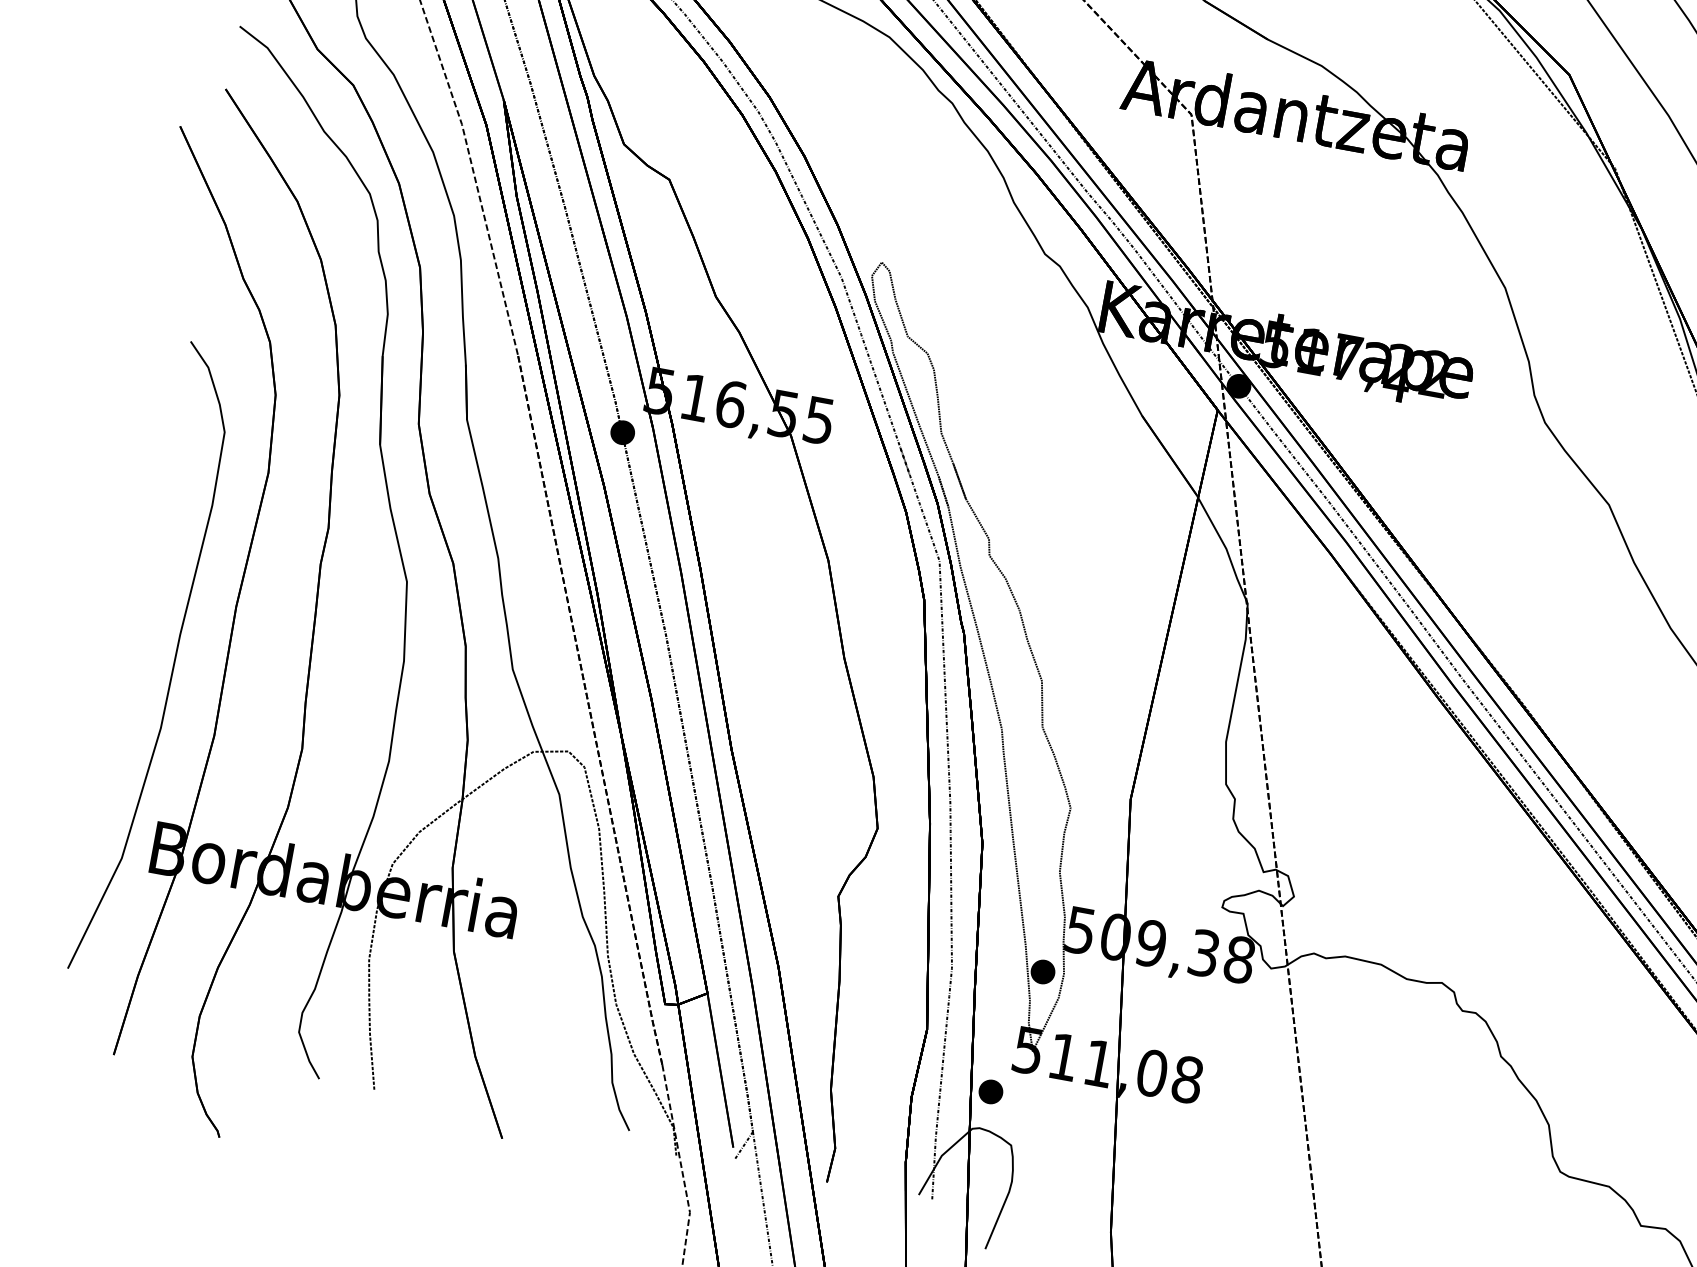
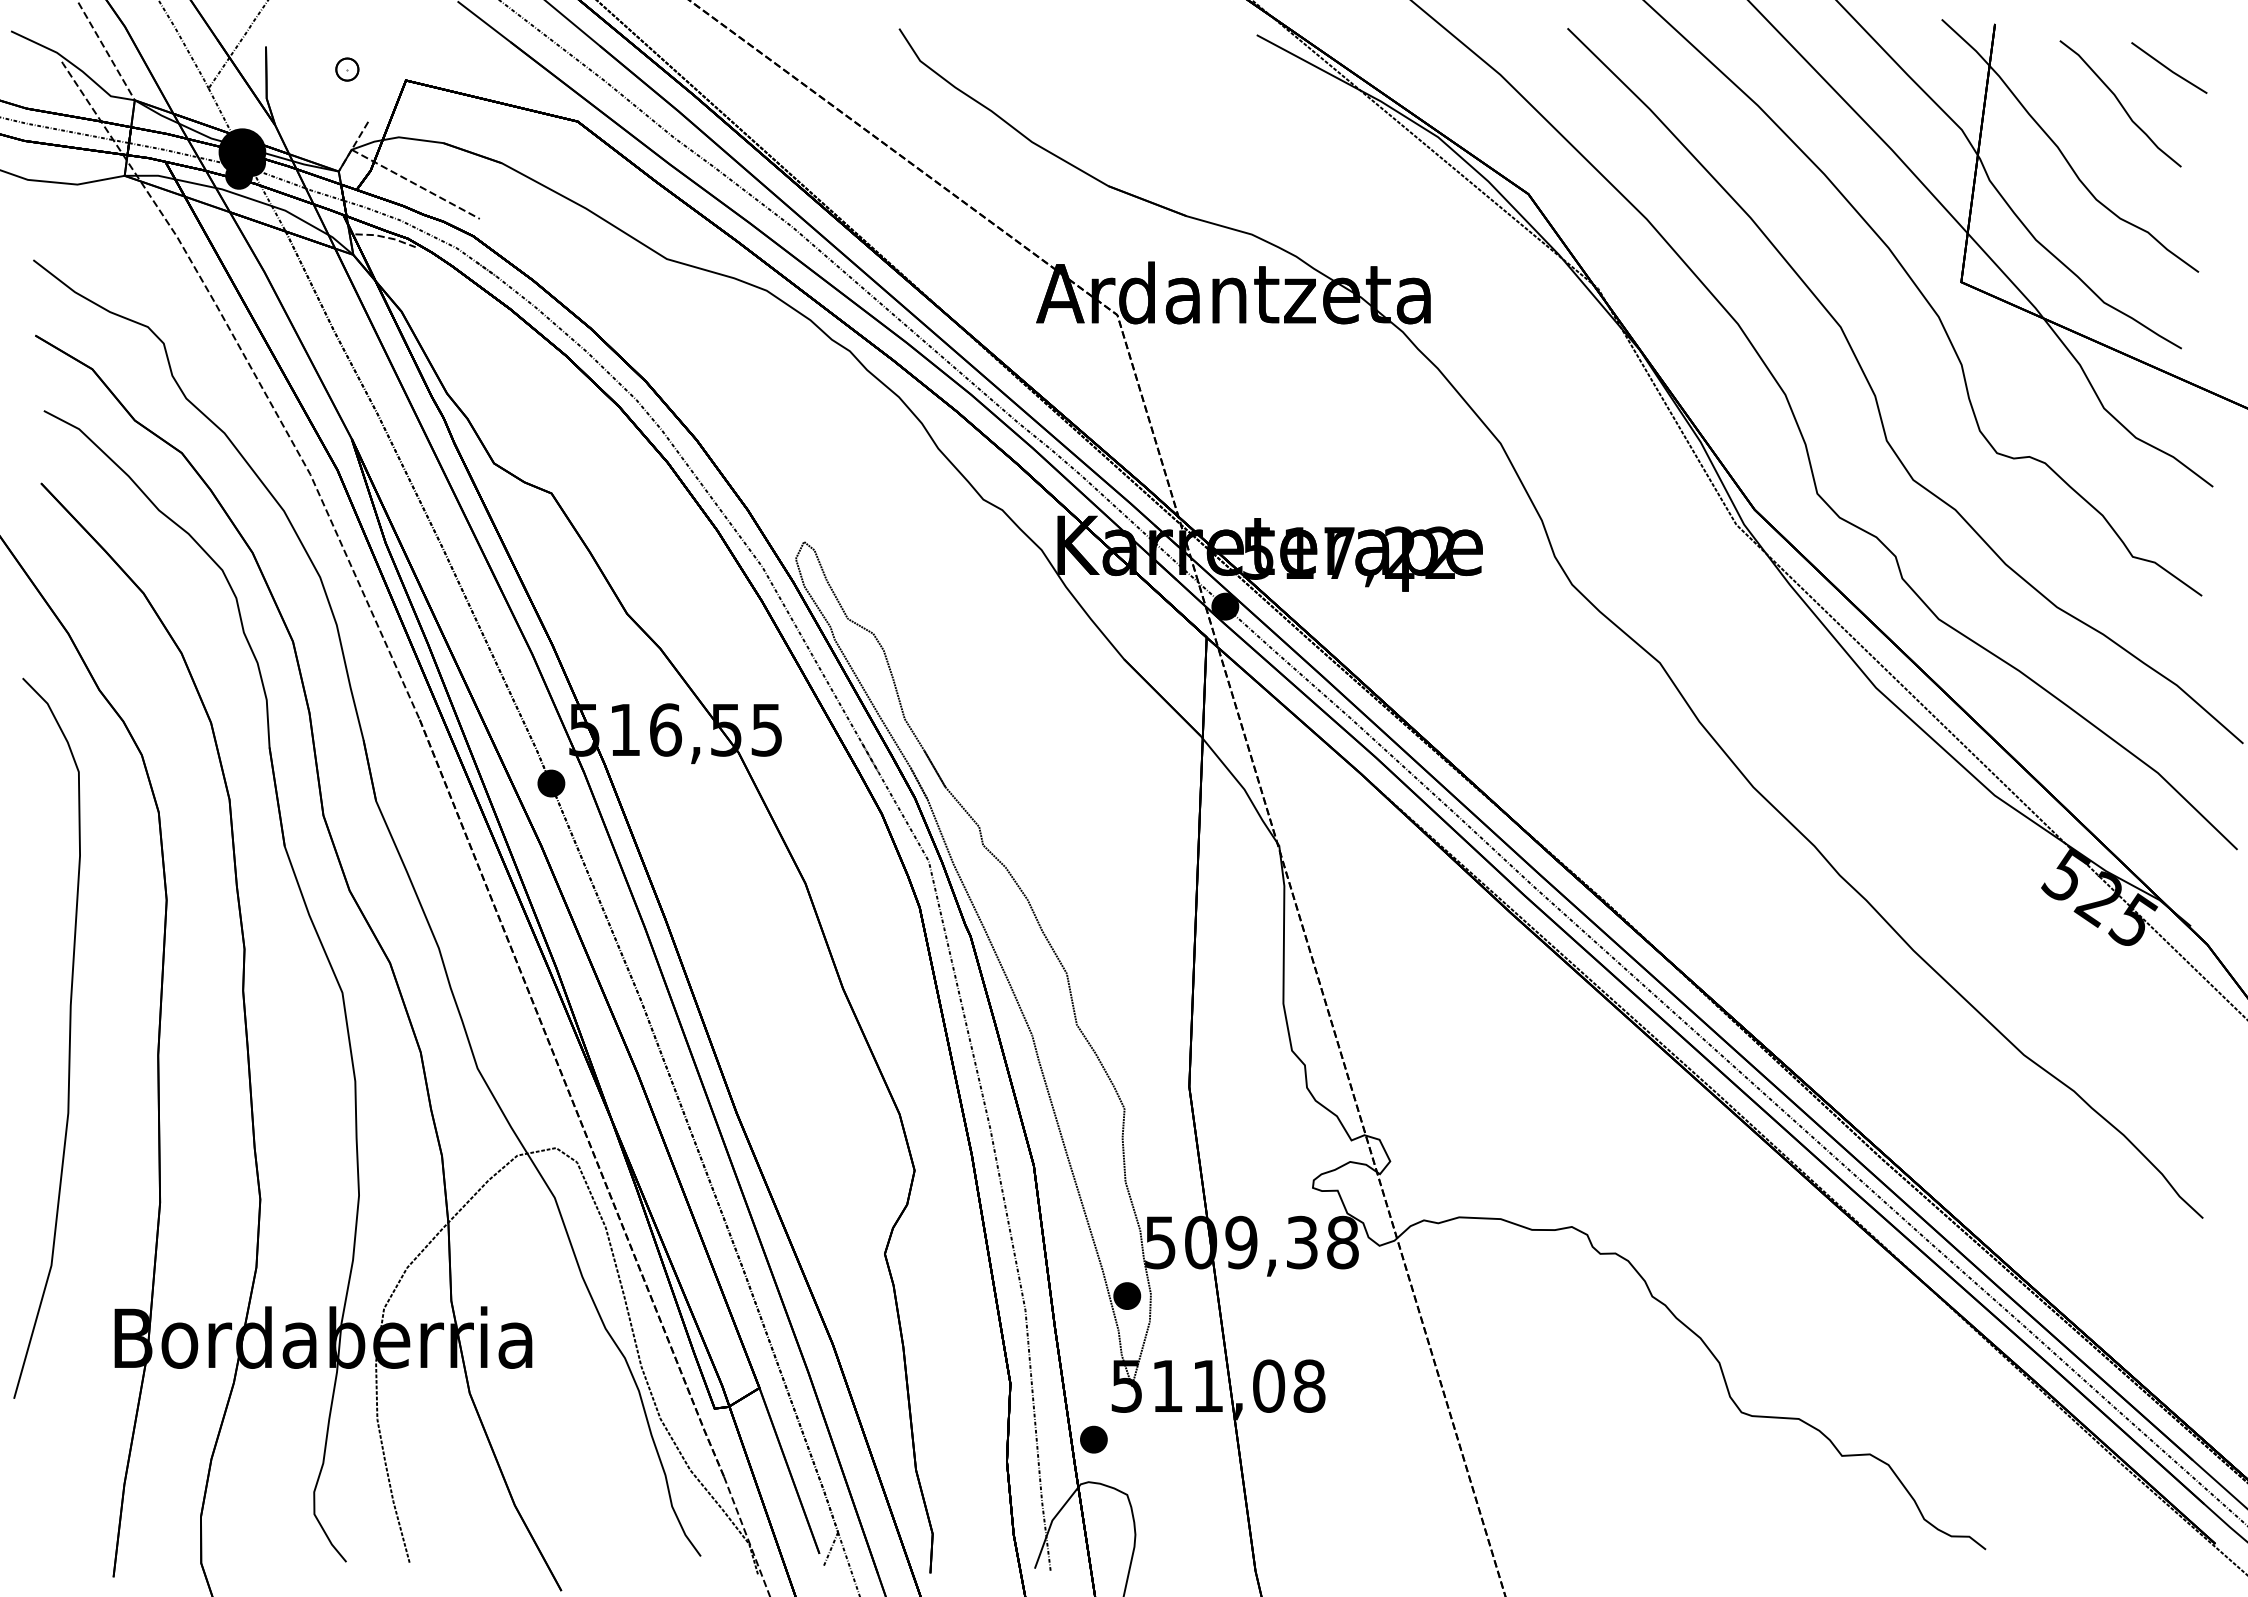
part: (174, 662) -> (69, 1037), moved

